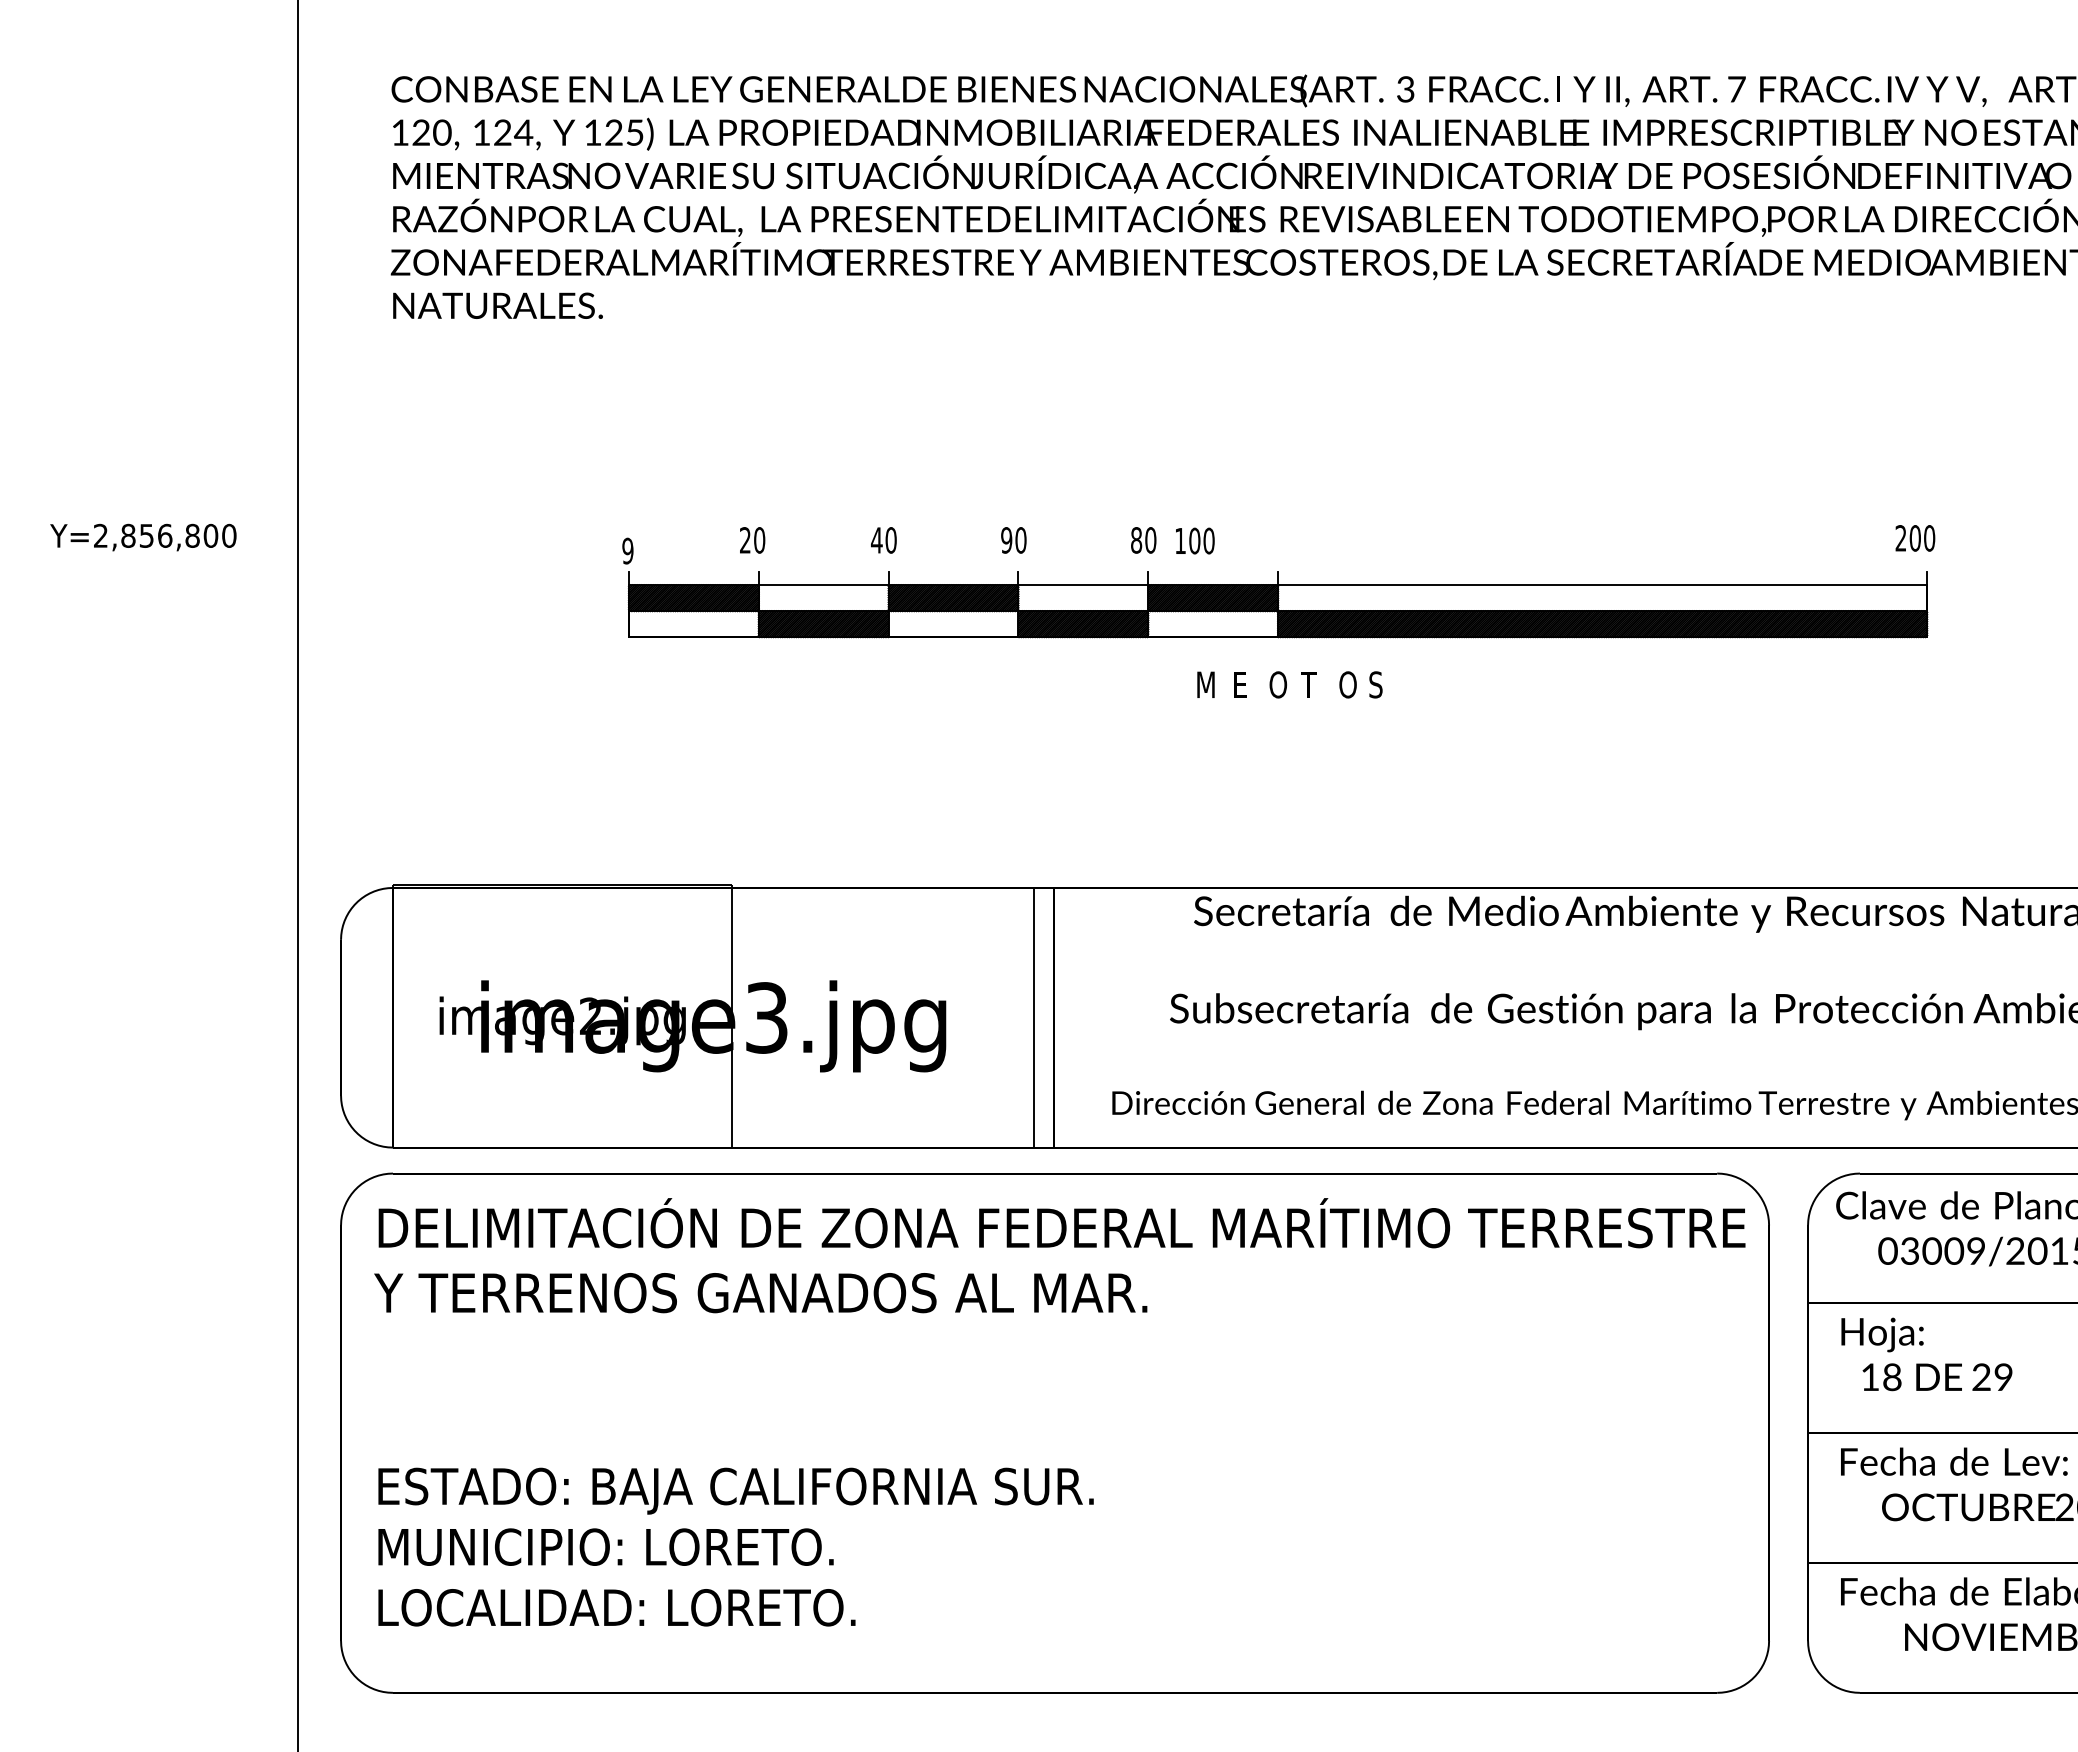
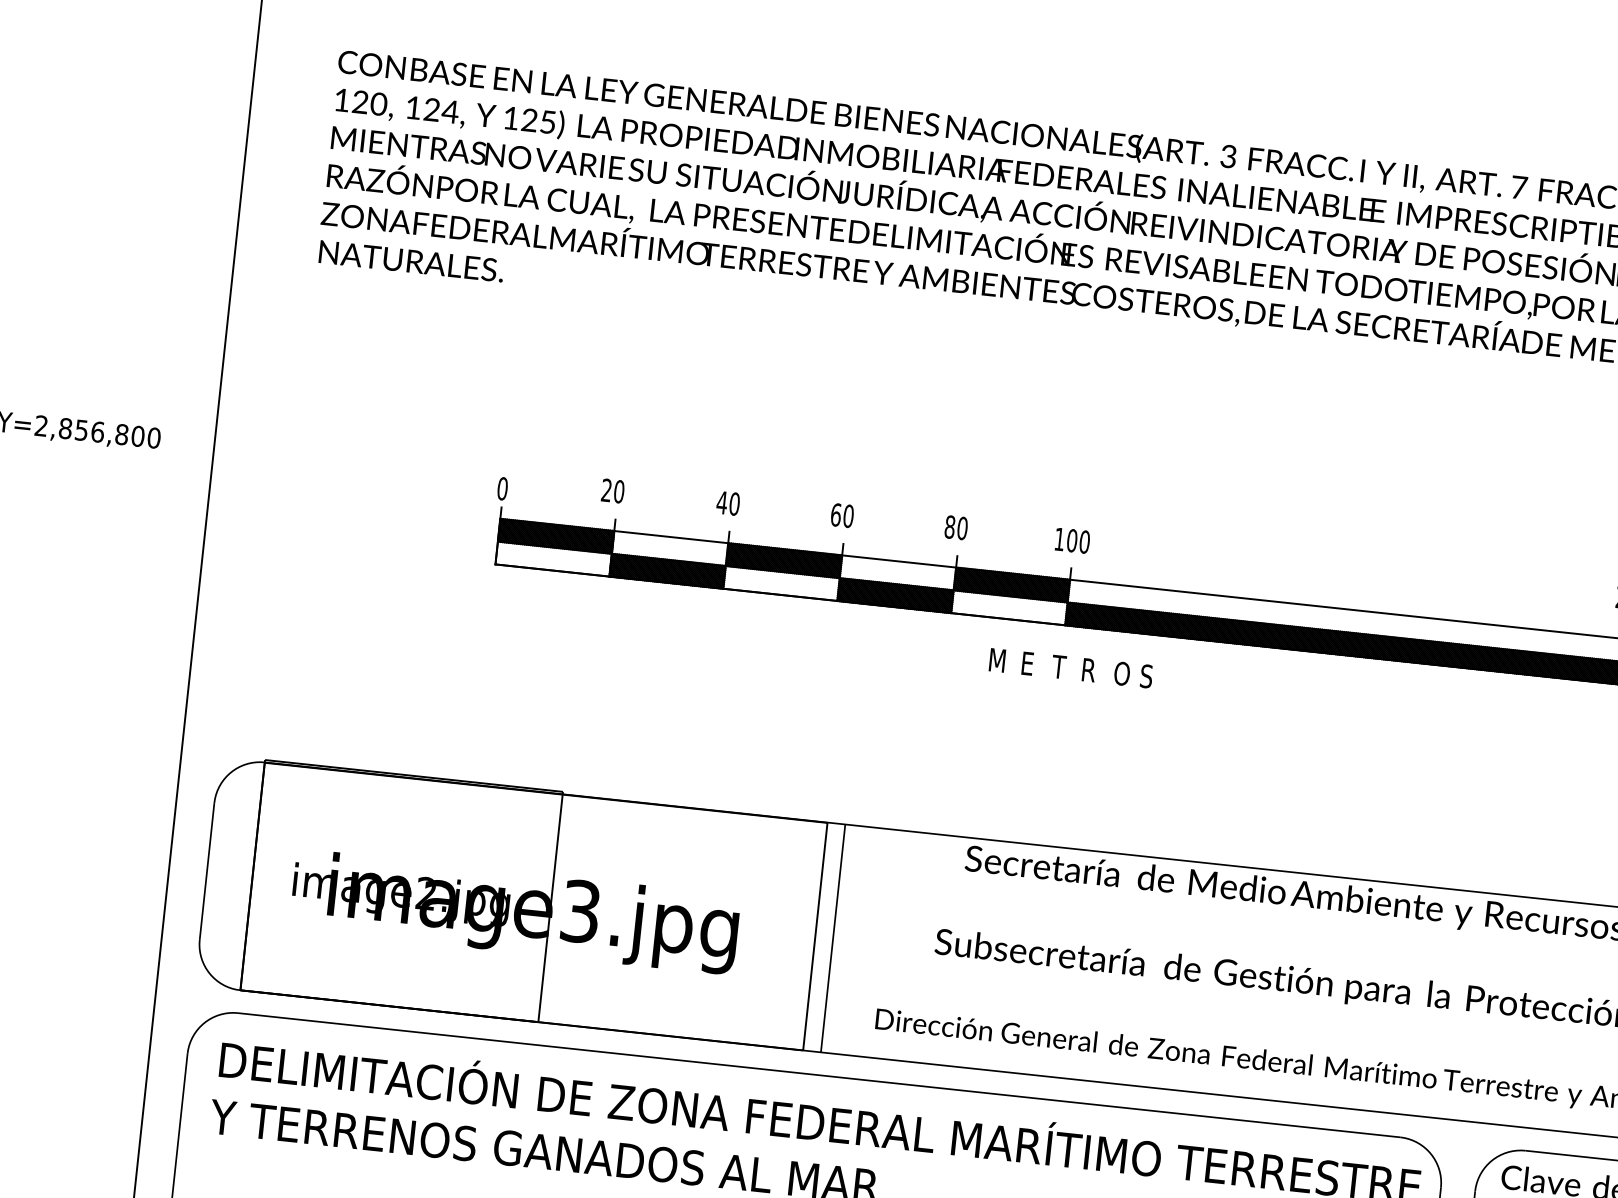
text: (1006, 540) -> (835, 515), 90 -> 60
text: (1195, 540) -> (1072, 540), moved
text: (627, 551) -> (502, 489), 9 -> 0
text: (1277, 684) -> (1060, 666), O -> T
text: (1309, 684) -> (1088, 669), T -> R

